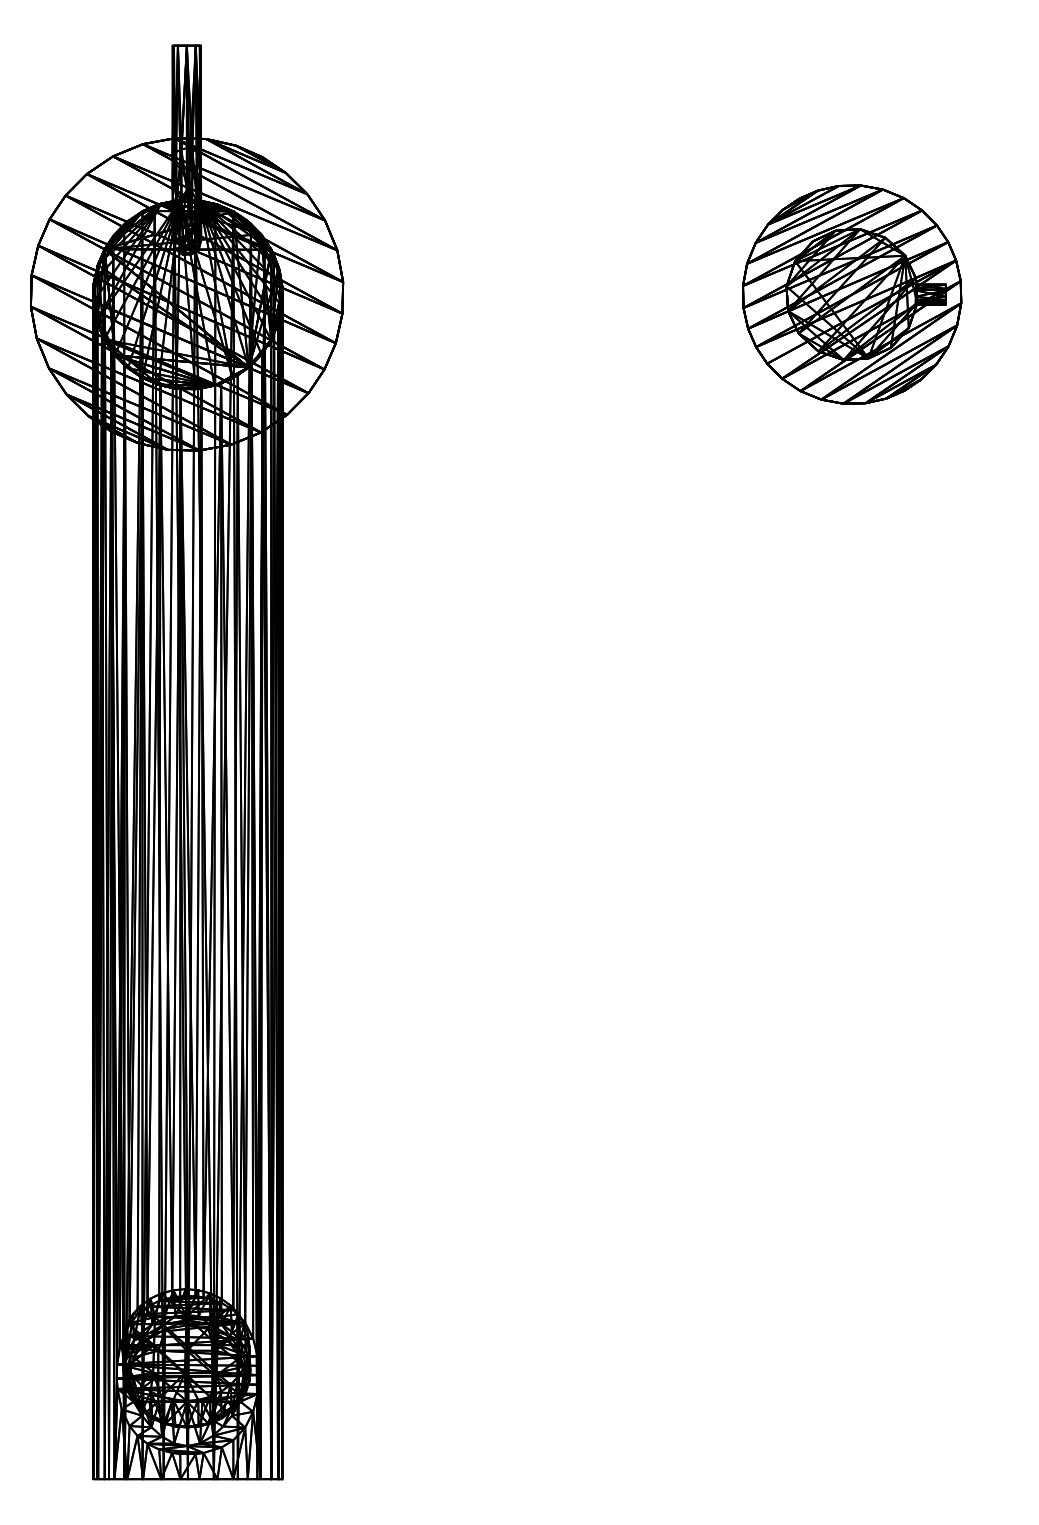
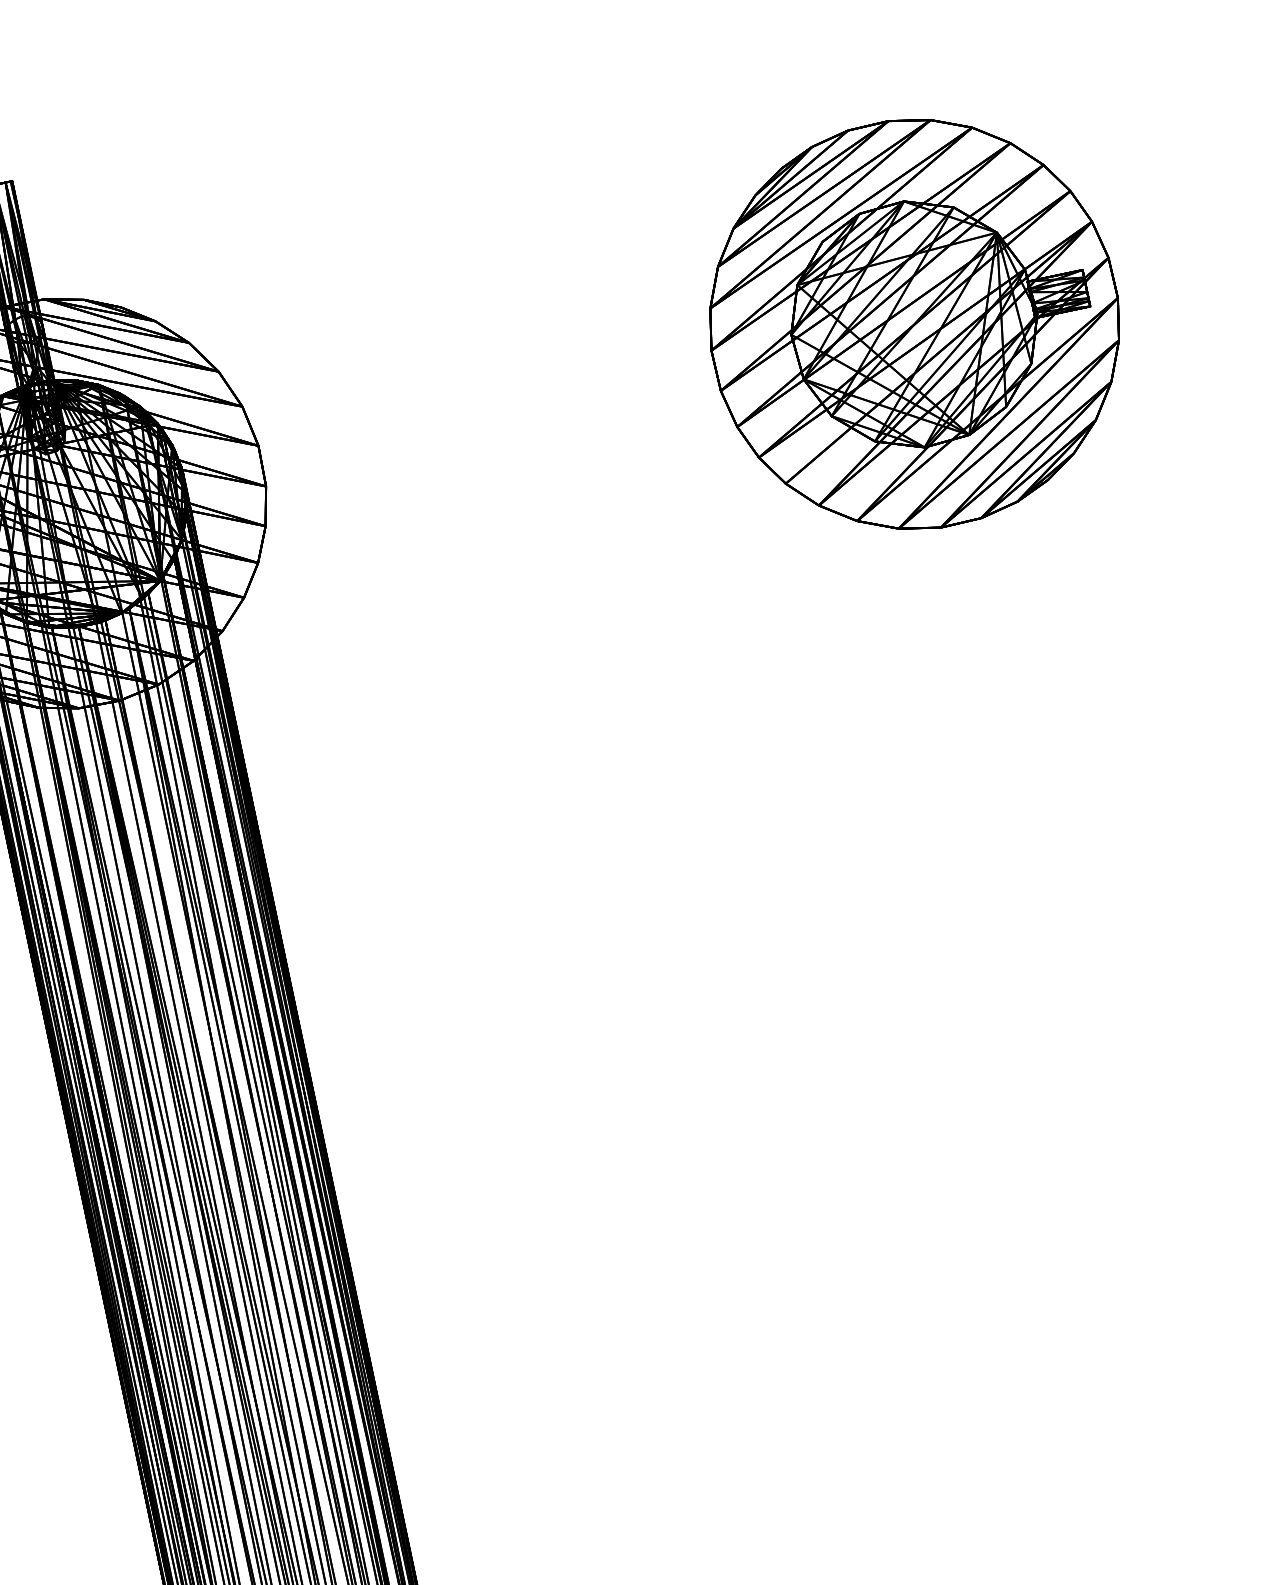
part: (851, 294) -> (913, 324), size x1.43

